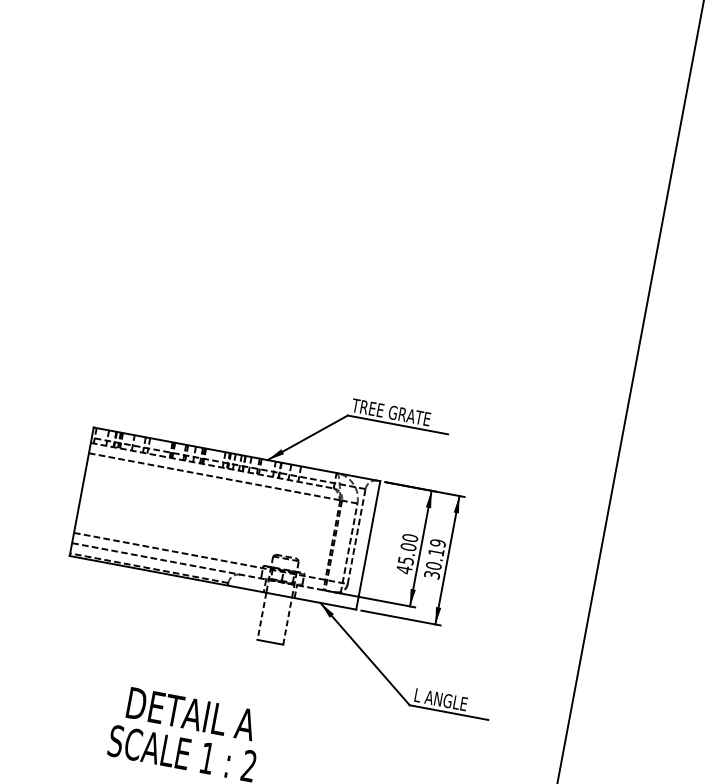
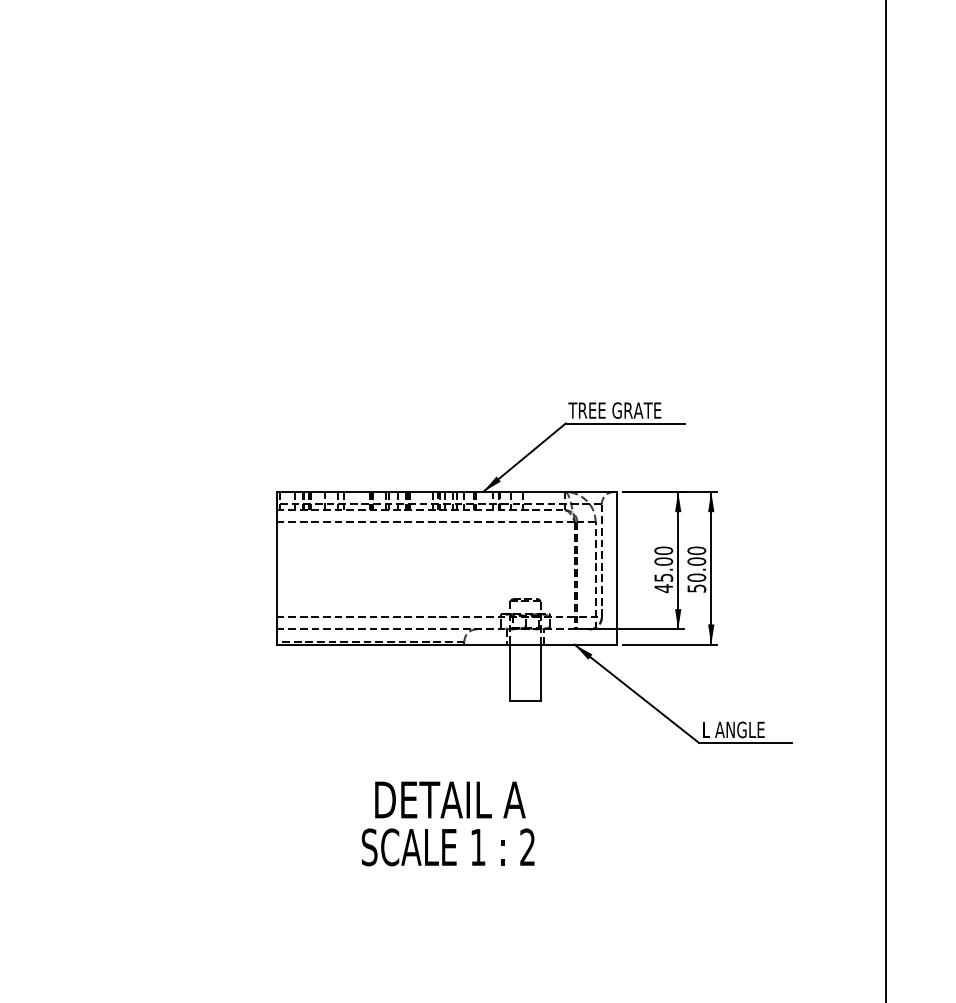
text: (434, 558) -> (696, 569), 30.19 -> 50.00
line: (262, 616) -> (510, 672), dashed -> solid
line: (287, 621) -> (540, 672), dashed -> solid

